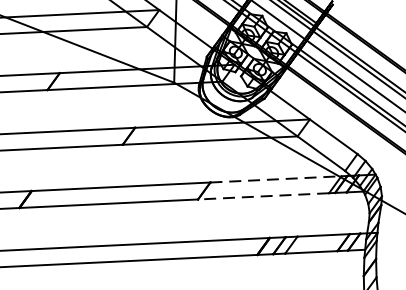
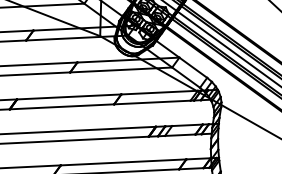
line: (277, 179) -> (160, 92), dashed -> solid
line: (262, 196) -> (151, 102), dashed -> solid

